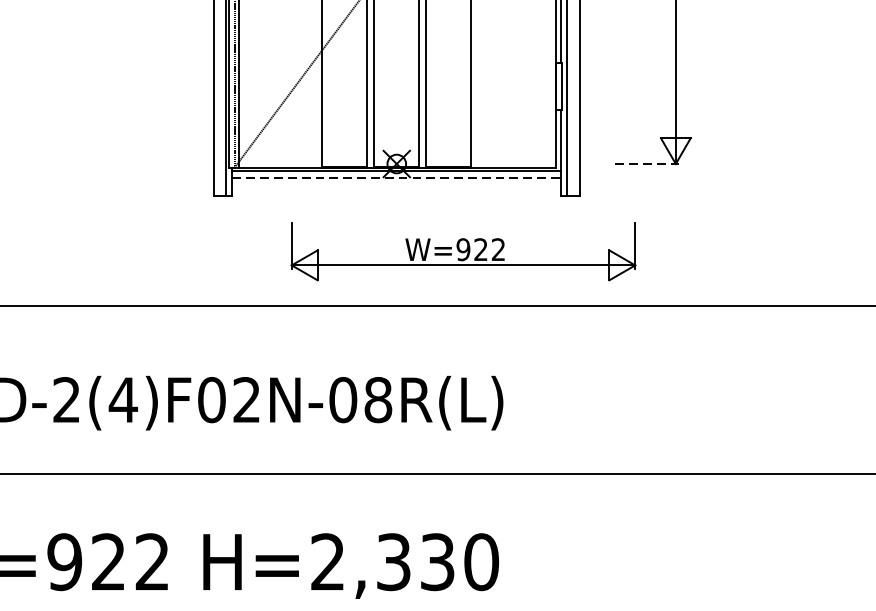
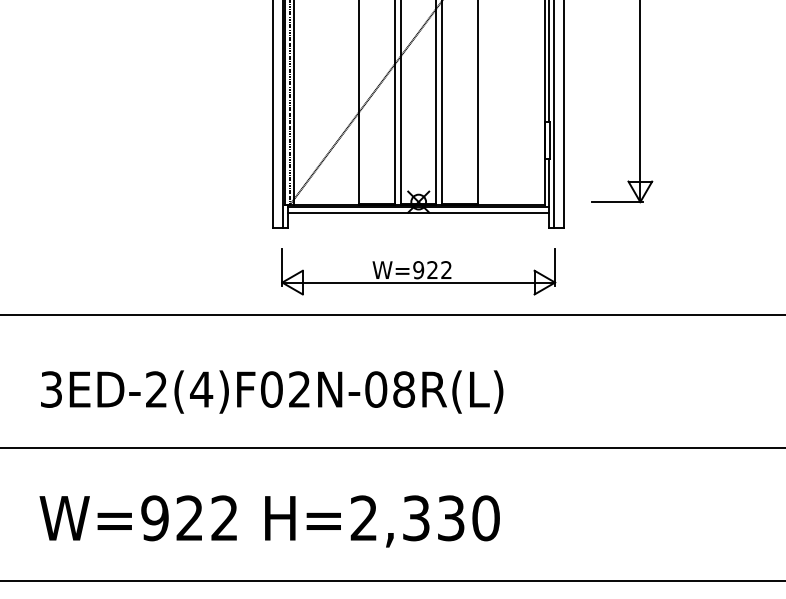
line: (647, 164) -> (617, 202), dashed -> solid
line: (396, 178) -> (418, 213), dashed -> solid
part: (463, 251) -> (418, 271), moved

